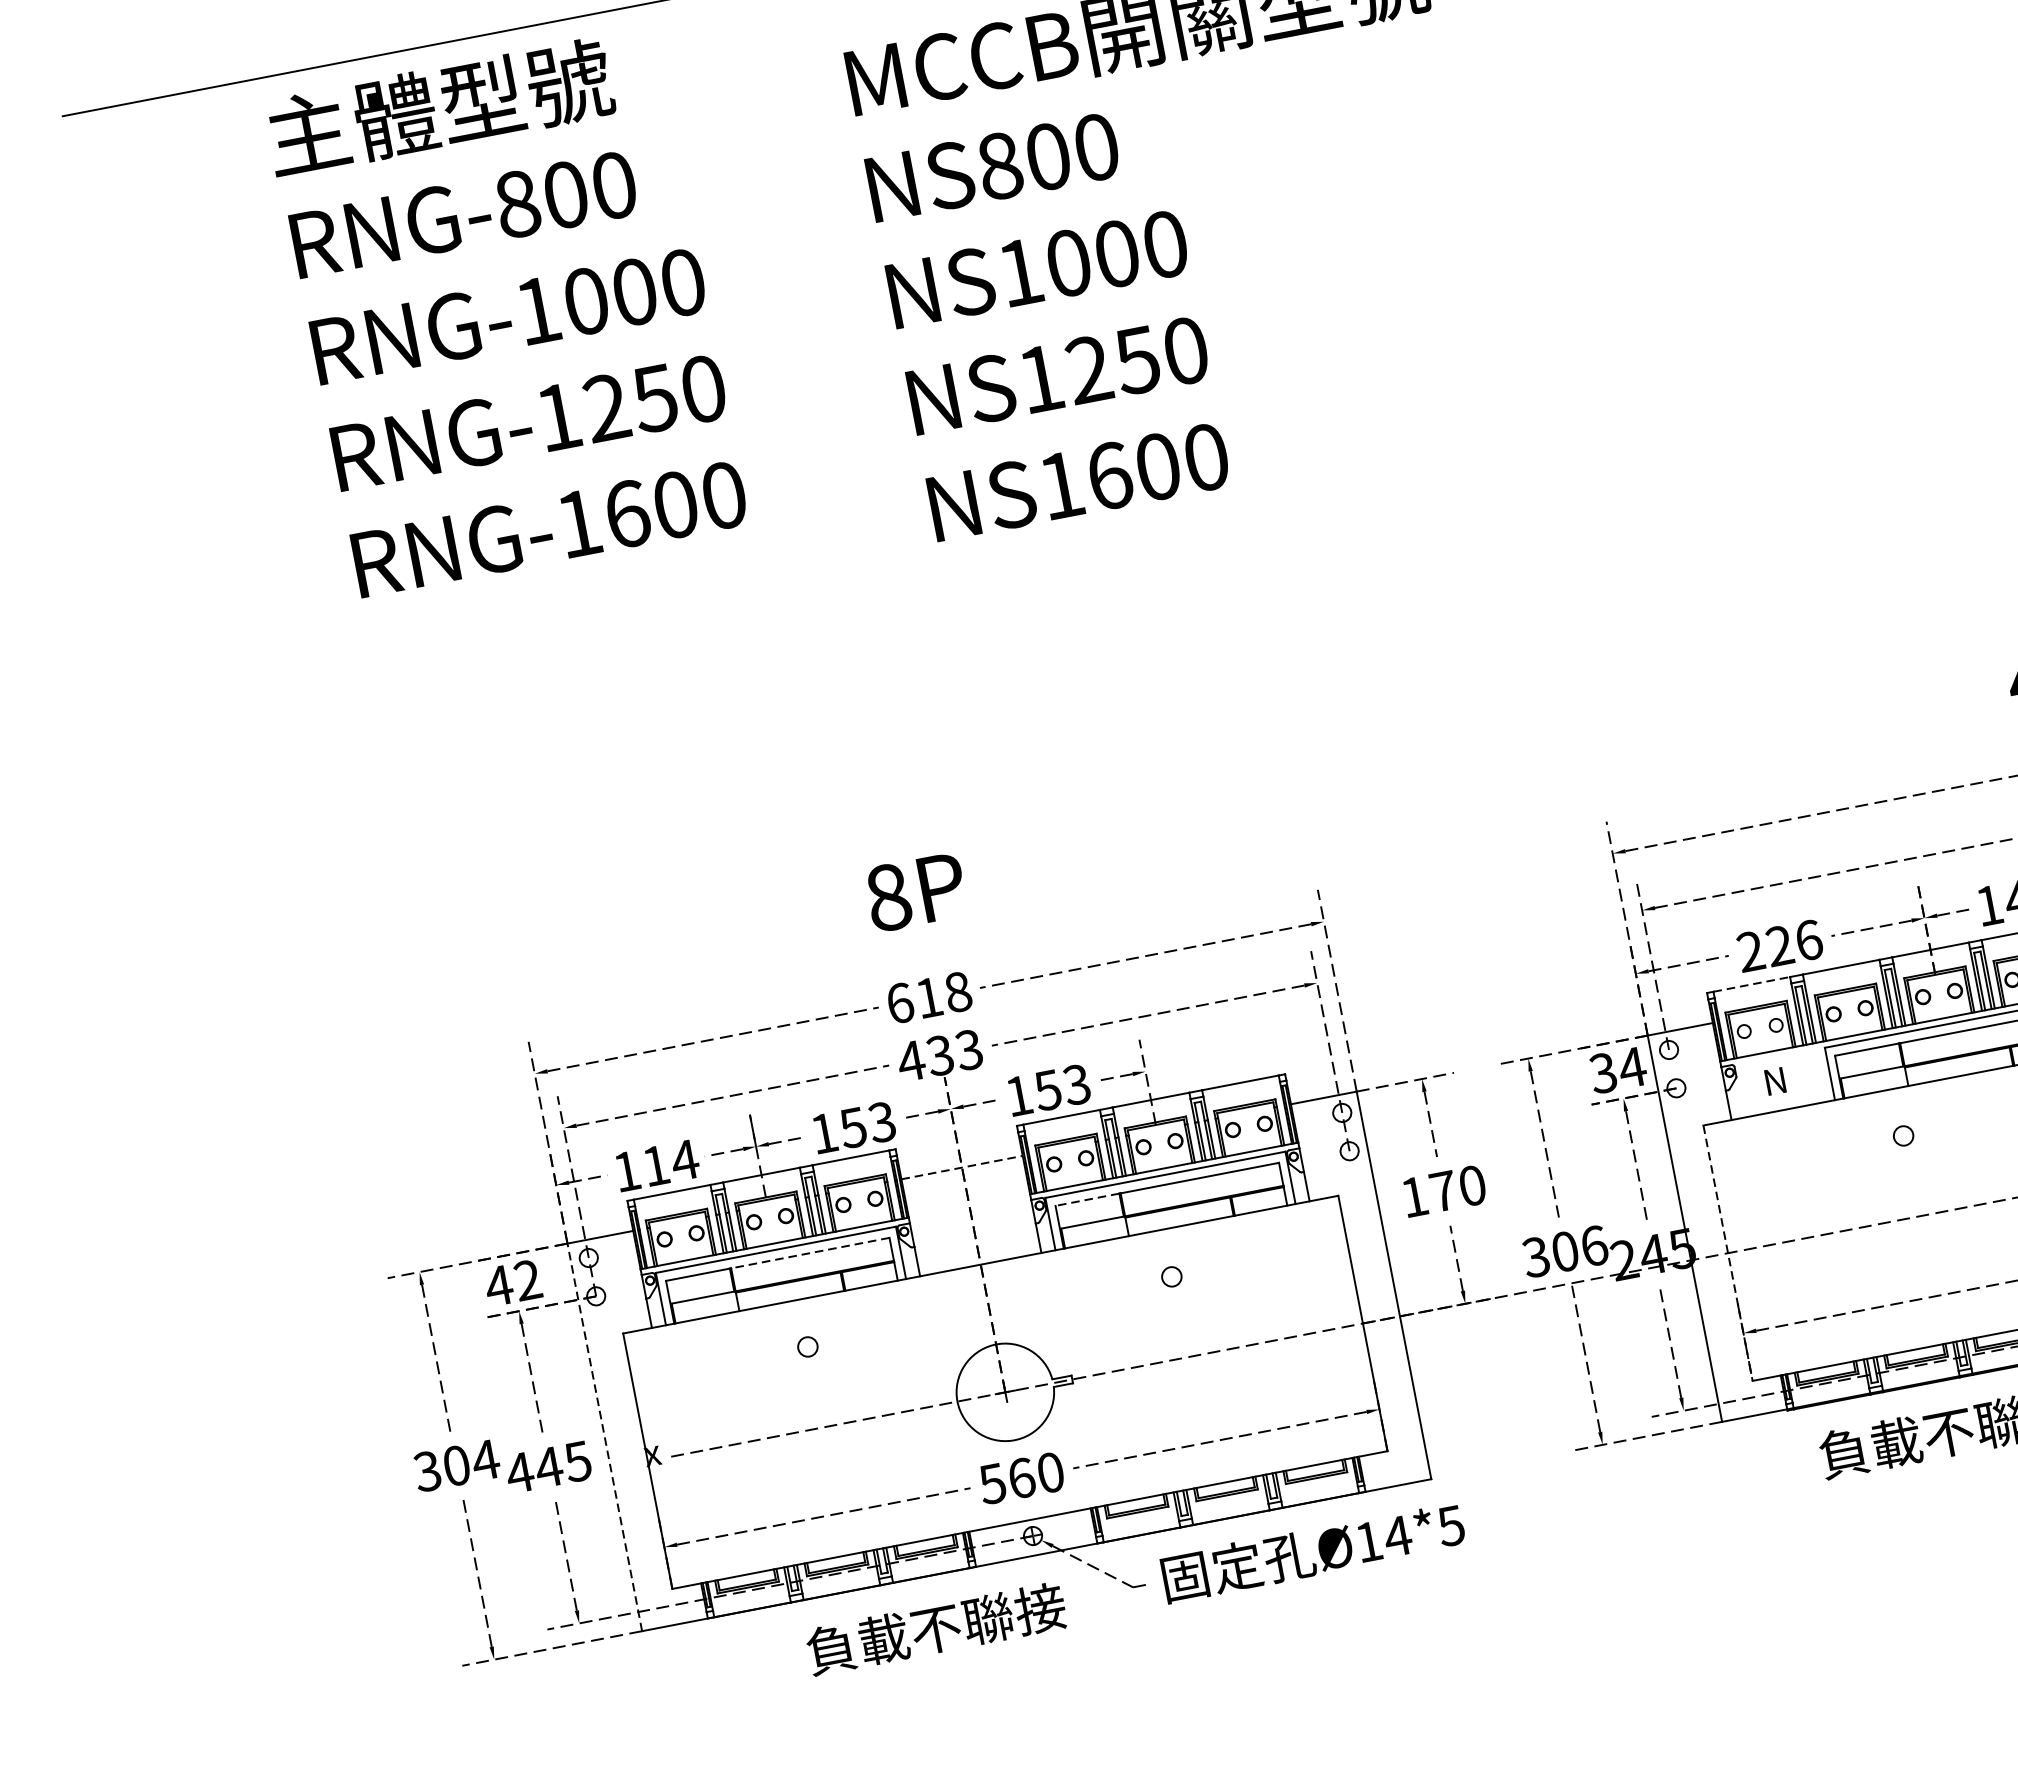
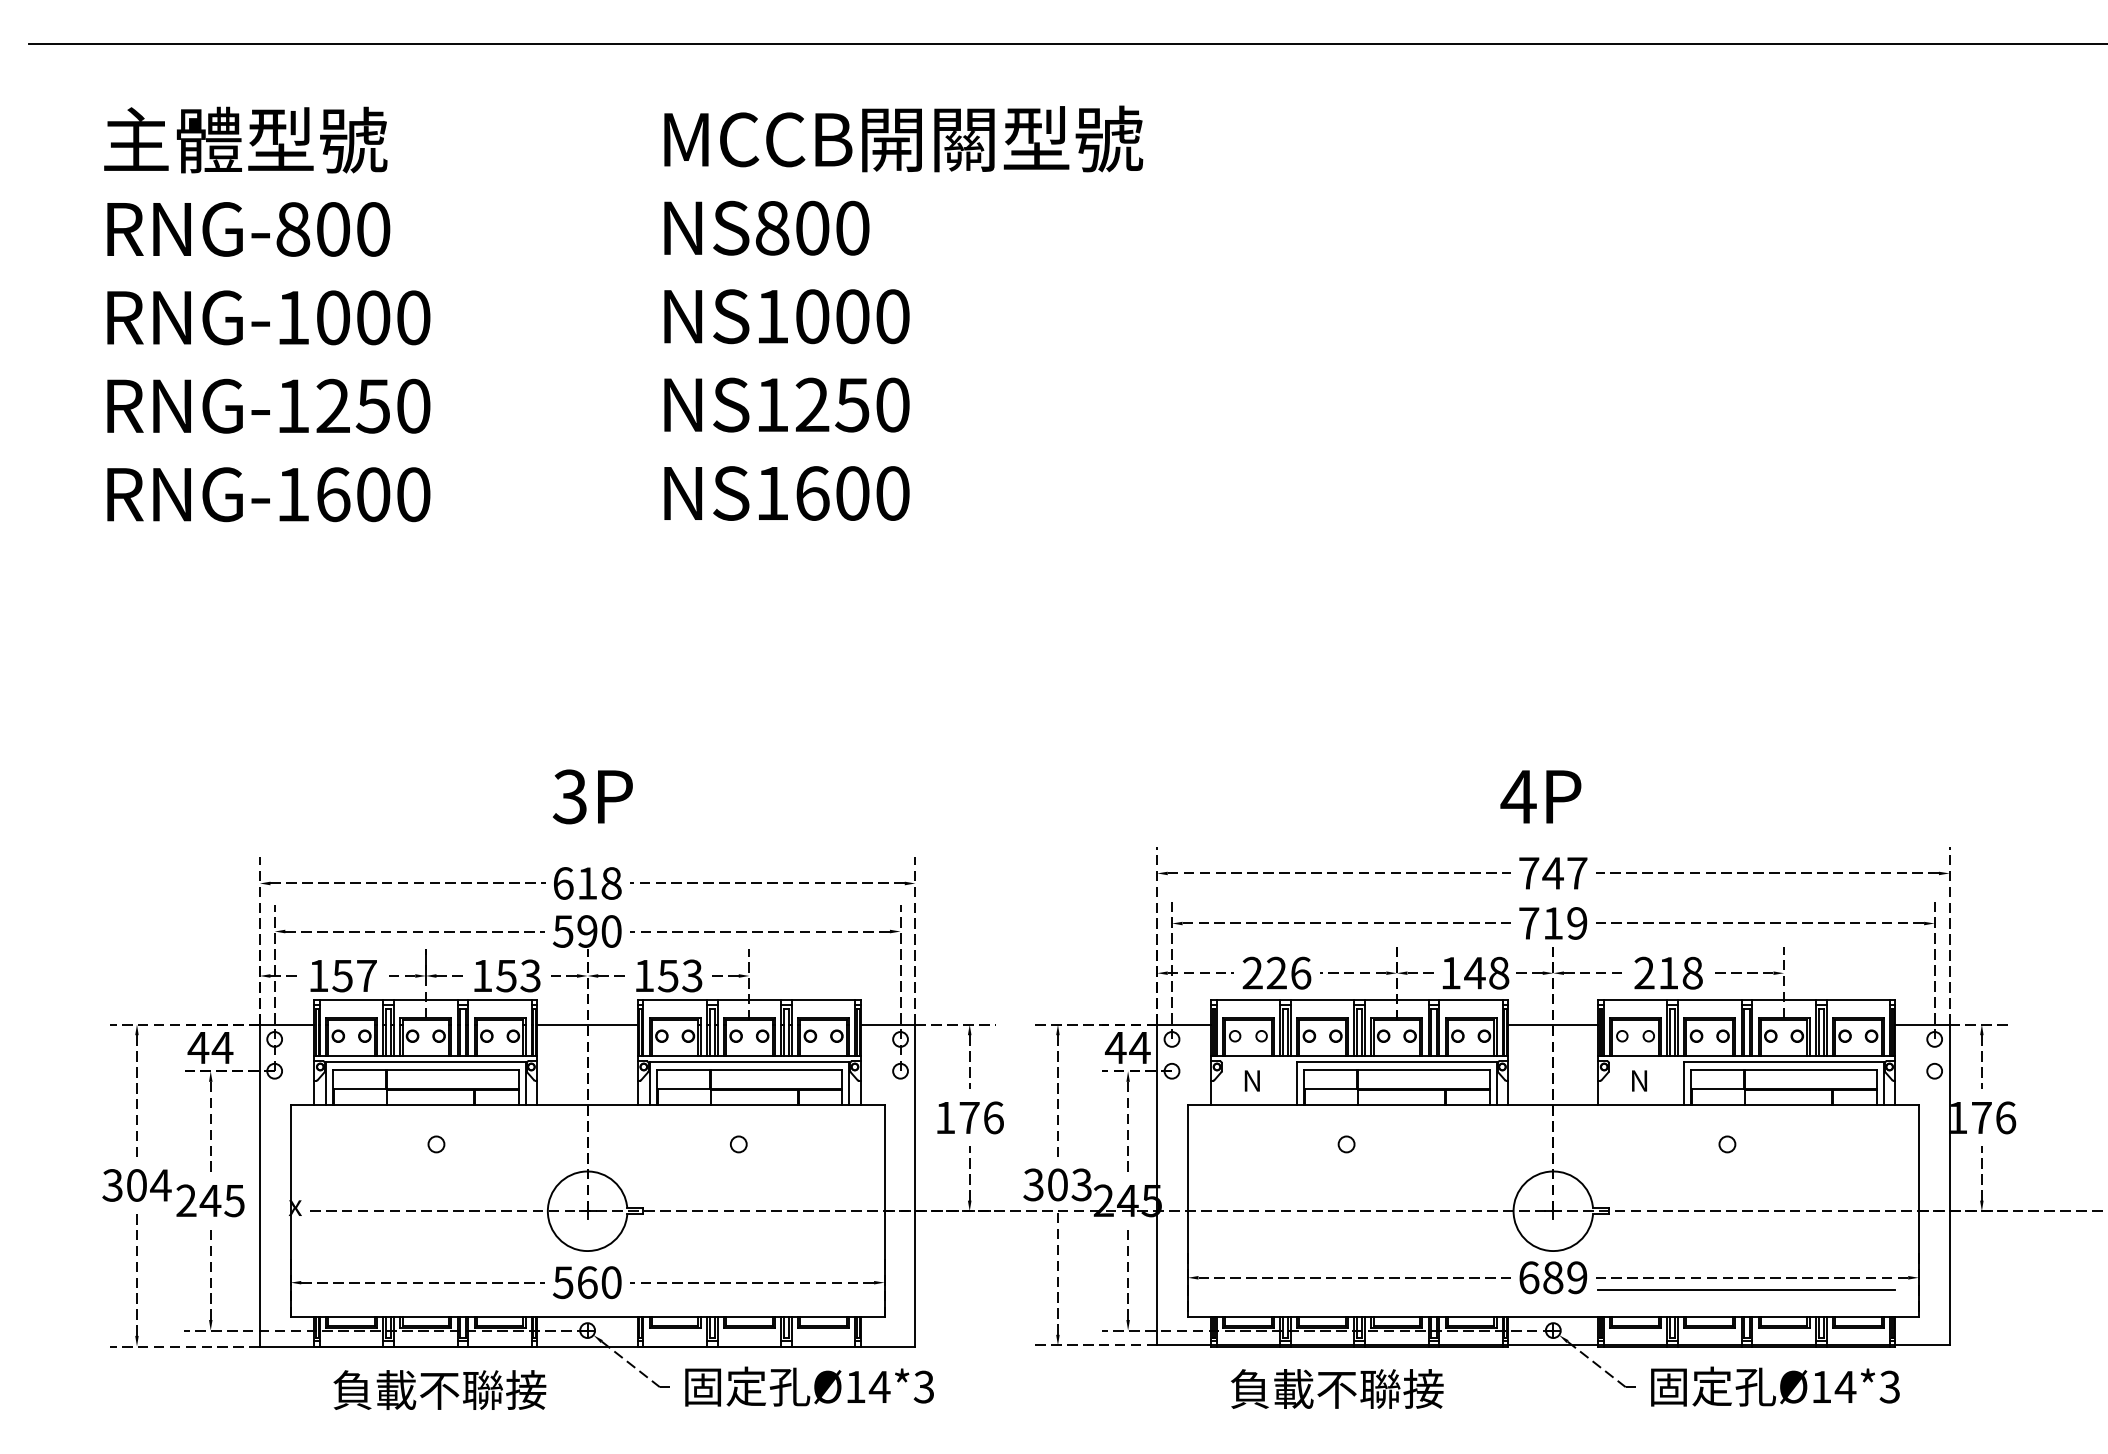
text: (506, 312) -> (267, 314), moved
text: (887, 897) -> (569, 796), 8P -> 3P
line: (1751, 984) -> (1248, 999), dashed -> solid
text: (939, 1055) -> (586, 931), 433 -> 590
text: (1602, 1072) -> (1115, 1047), 34 -> 44
text: (670, 1163) -> (354, 976), 114 -> 157
line: (963, 1167) -> (588, 1024), dashed -> solid
text: (1472, 1185) -> (993, 1117), 170 -> 176
line: (1087, 1199) -> (683, 1069), dashed -> solid
text: (1593, 1245) -> (1081, 1184), 306 -> 303
line: (809, 1253) -> (452, 1069), dashed -> solid
line: (1727, 1253) -> (1187, 1211), dashed -> solid
text: (527, 1279) -> (222, 1047), 42 -> 44
line: (604, 1437) -> (259, 1185), dashed -> solid
text: (519, 1472) -> (186, 1200), 445 -> 245
text: (1451, 1525) -> (924, 1386), Ø14*5 -> Ø14*3
text: (935, 1628) -> (439, 1389), moved

